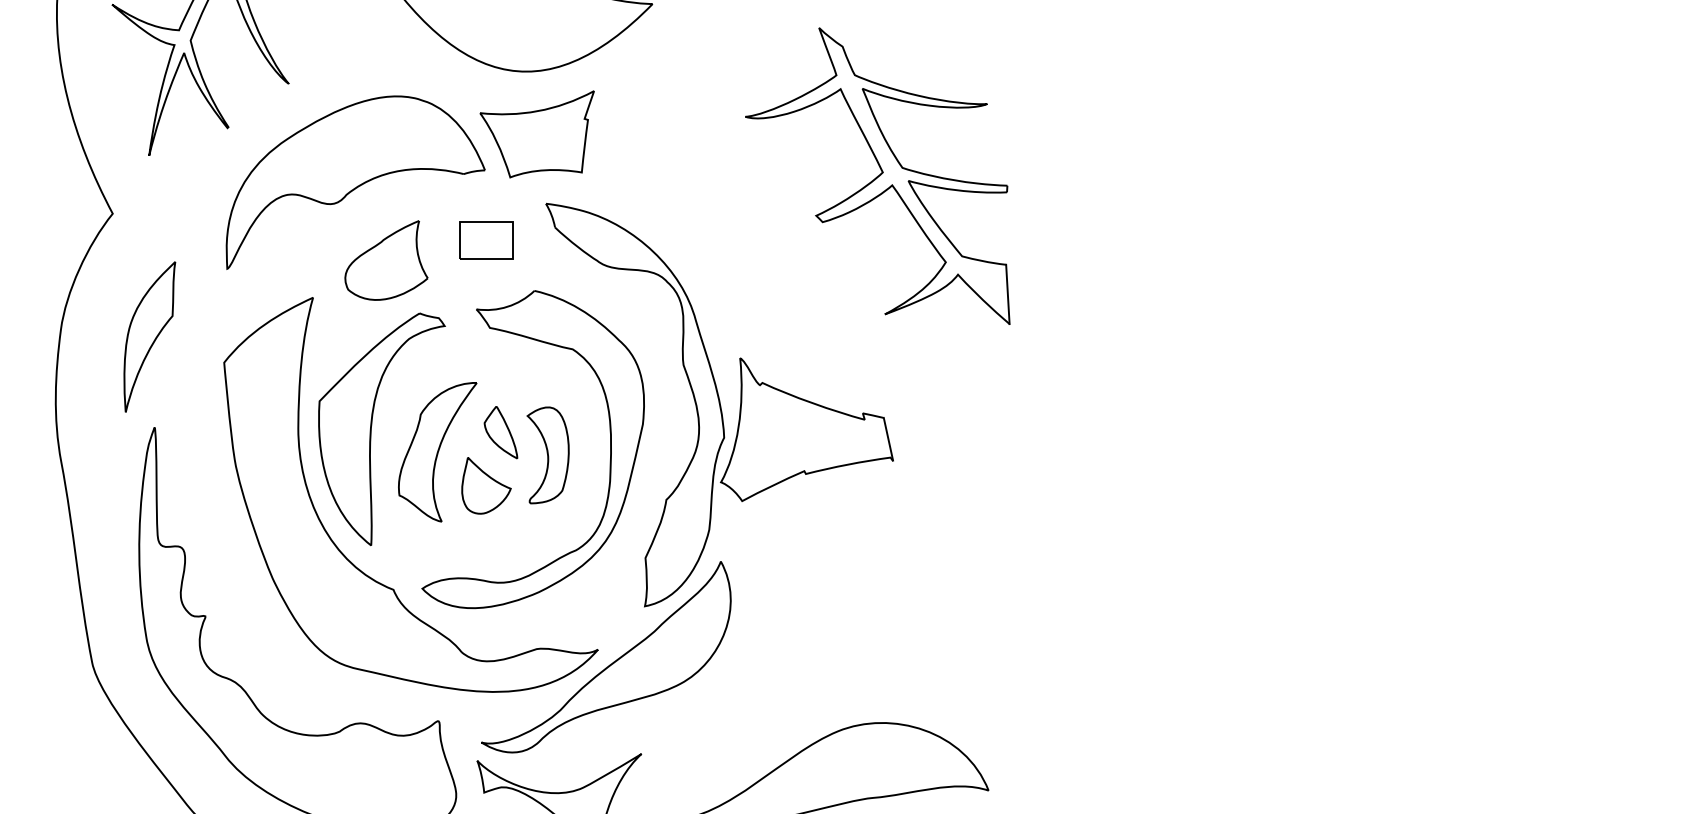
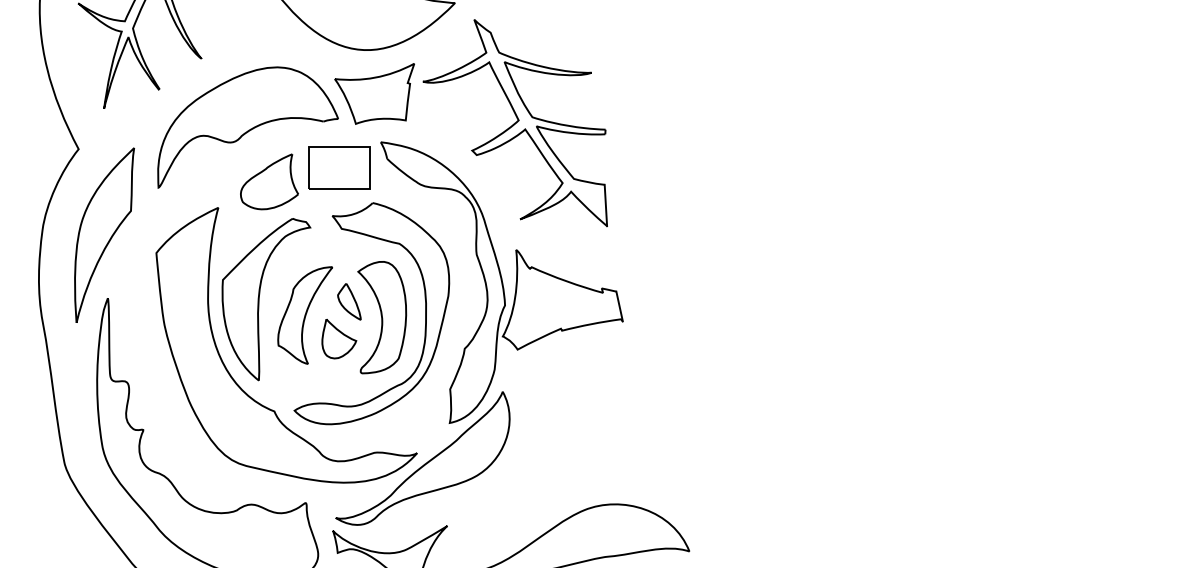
part: (876, 176) -> (514, 123), moved
part: (486, 239) -> (339, 167), size x1.67
part: (149, 336) -> (104, 234), size x1.67
part: (548, 455) -> (382, 317), size x1.67

